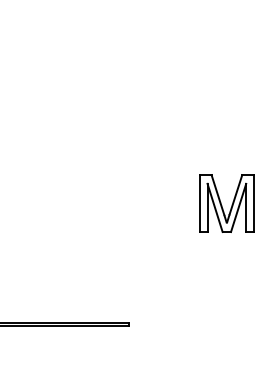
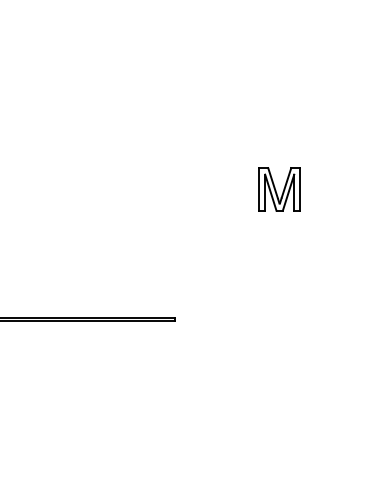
part: (226, 203) -> (279, 189), size x0.7

